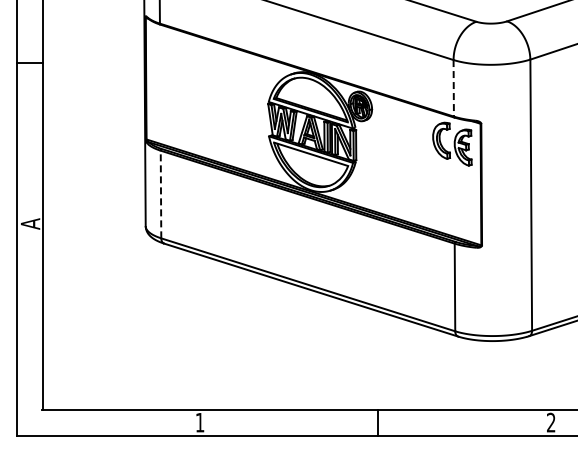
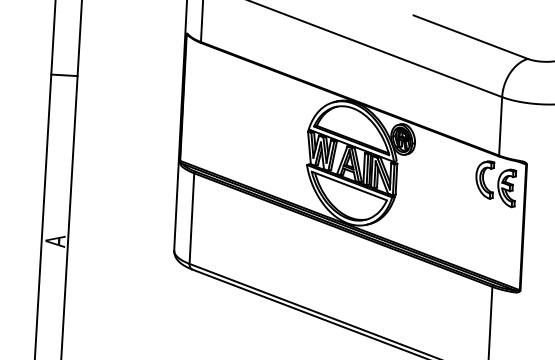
line: (453, 88) -> (500, 126), dashed -> solid
line: (161, 194) -> (192, 218), dashed -> solid

